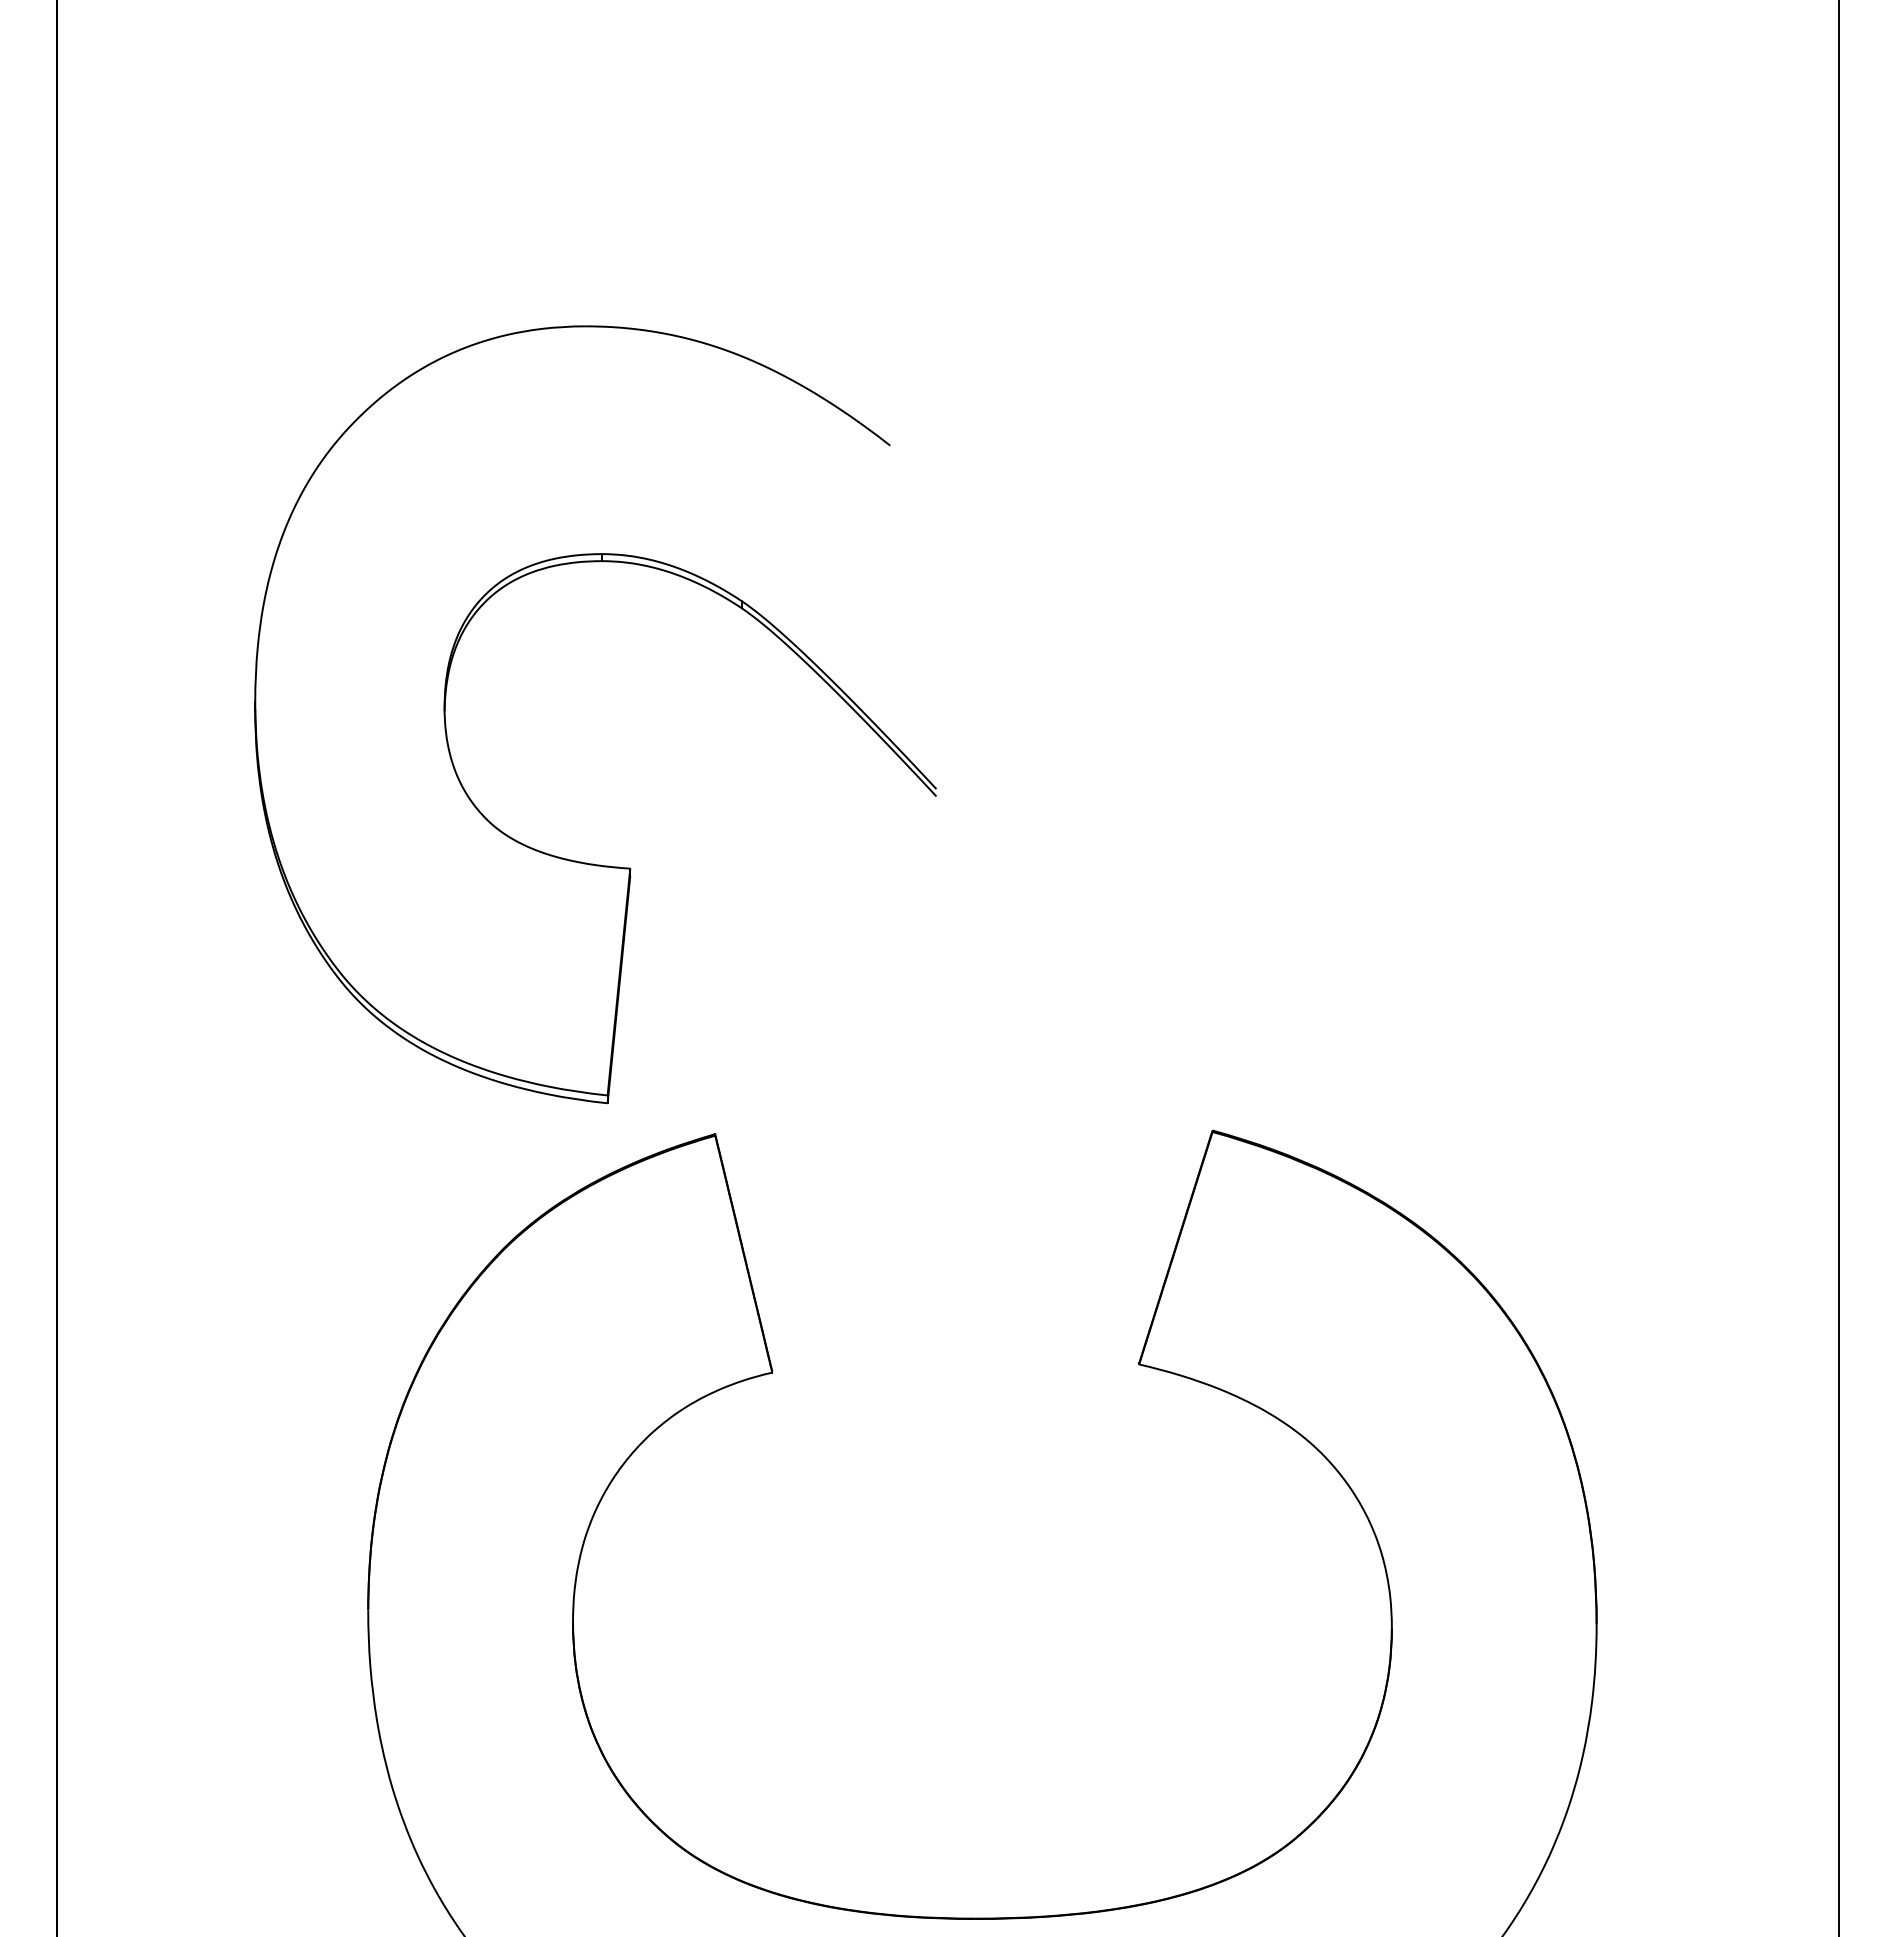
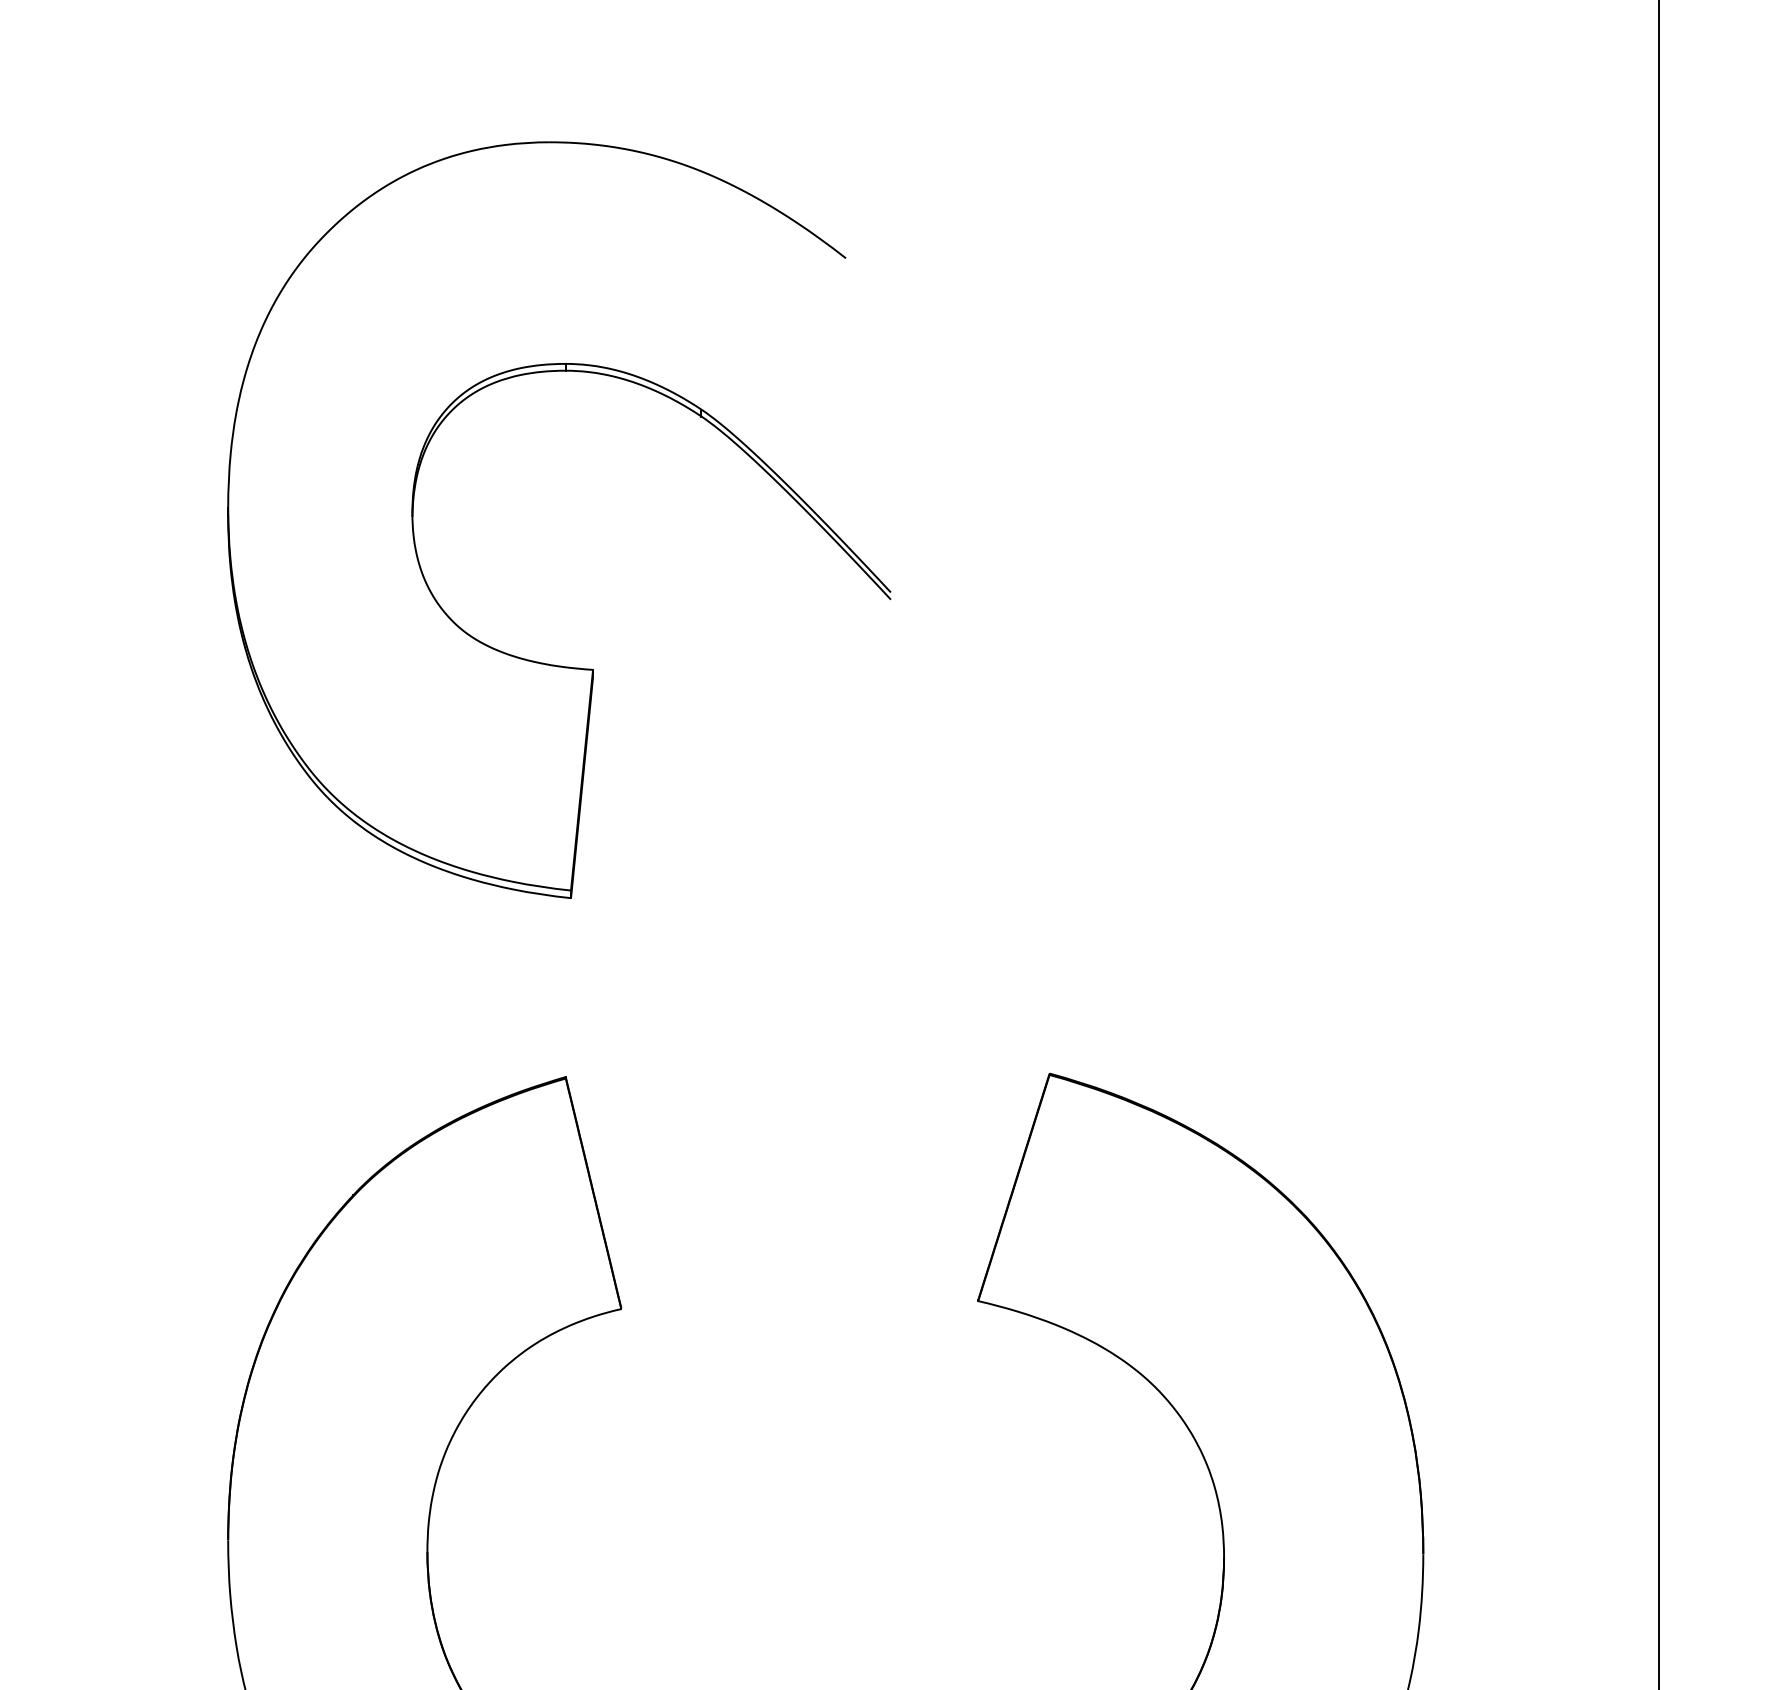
part: (552, 854) -> (517, 656), moved

